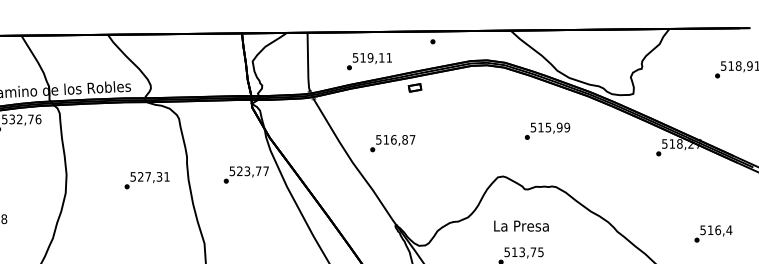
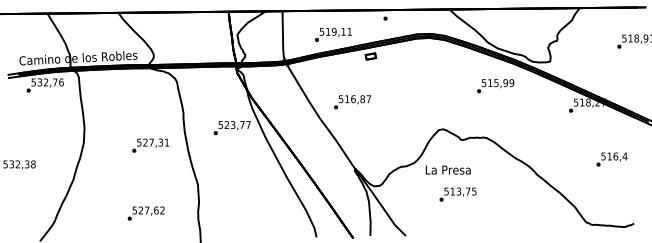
text: (547, 131) -> (495, 86), moved
text: (146, 180) -> (150, 145), moved
text: (520, 225) -> (447, 169), moved
text: (712, 233) -> (611, 159), moved

